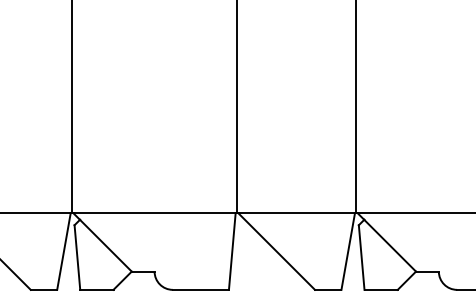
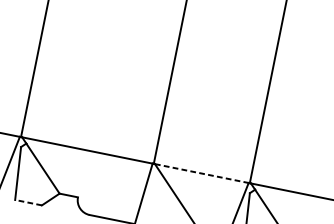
line: (297, 213) -> (202, 173), solid -> dashed
line: (96, 289) -> (28, 202), solid -> dashed

